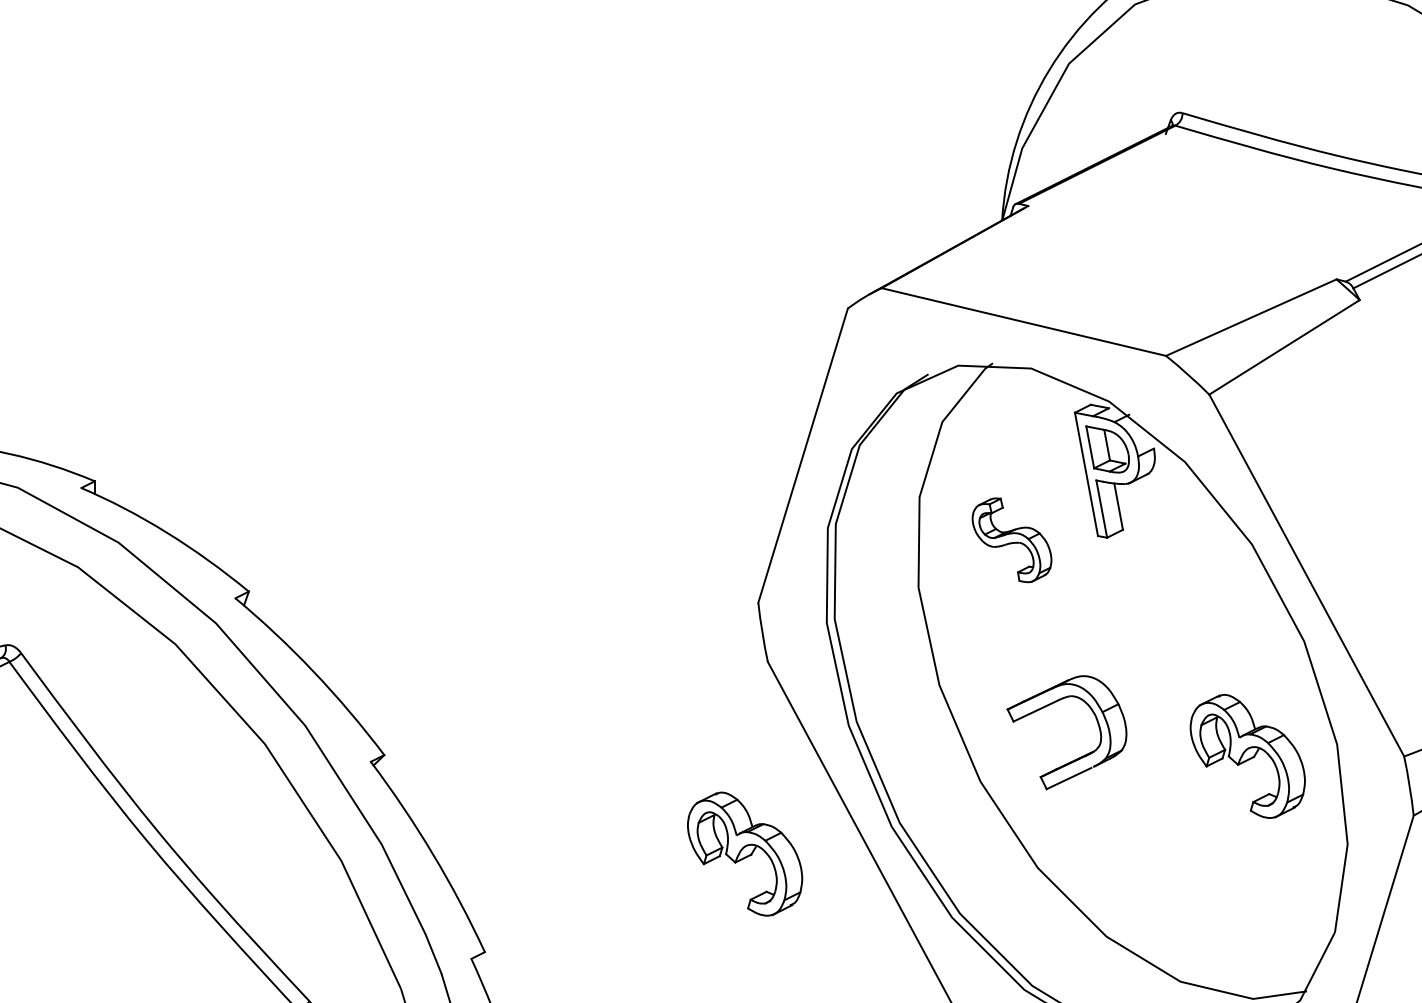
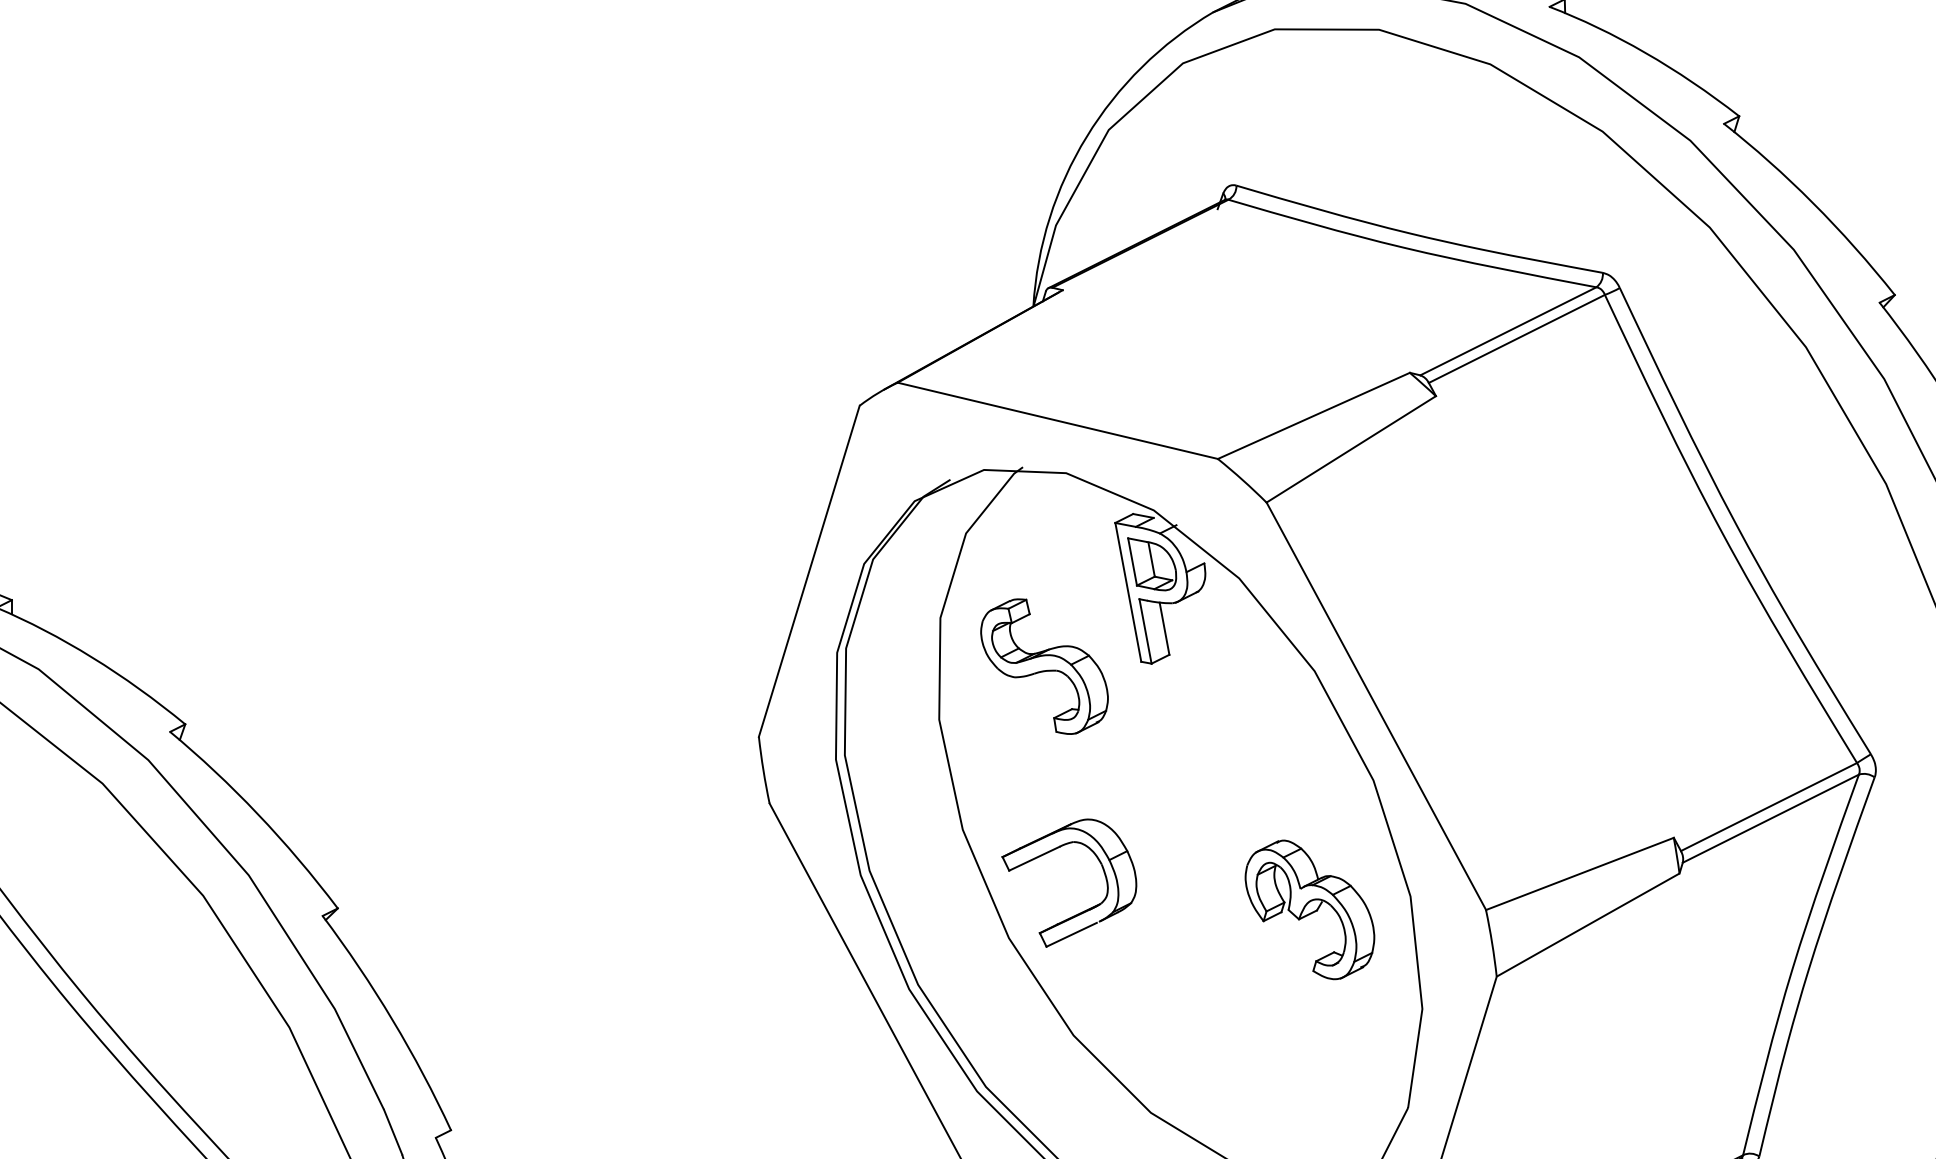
part: (1012, 540) -> (1044, 666), size x1.43
part: (1080, 756) -> (1084, 910), moved
part: (744, 853) -> (743, 1019), removed

